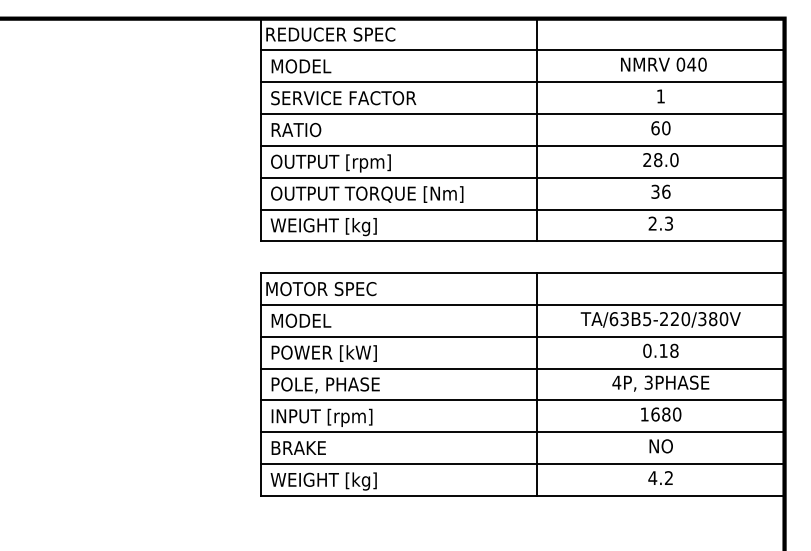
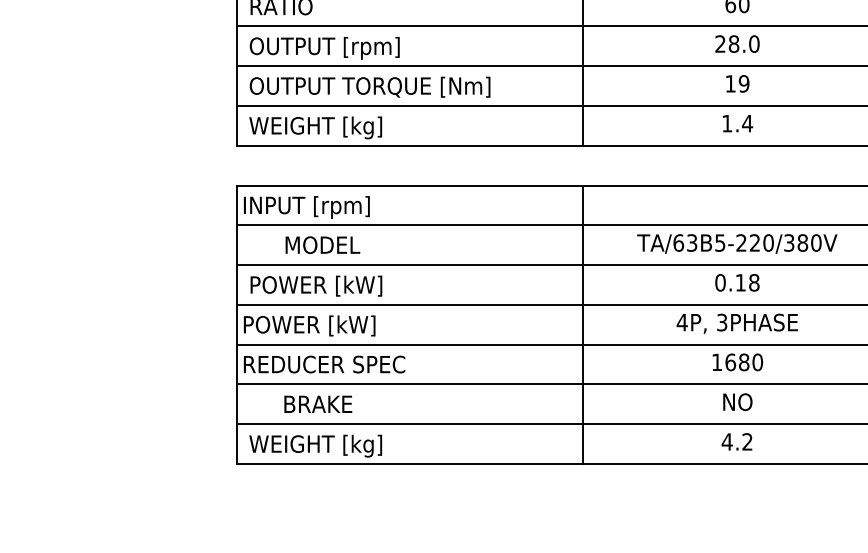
text: (660, 191) -> (736, 83), 36 -> 19
text: (660, 223) -> (736, 123), 2.3 -> 1.4
text: (322, 290) -> (314, 207), MOTOR SPEC -> INPUT [rpm]
text: (301, 320) -> (322, 244), moved
text: (322, 385) -> (314, 326), POLE, PHASE -> POWER [kW]
text: (330, 417) -> (324, 366), INPUT [rpm] -> REDUCER SPEC
text: (298, 447) -> (317, 403), moved

